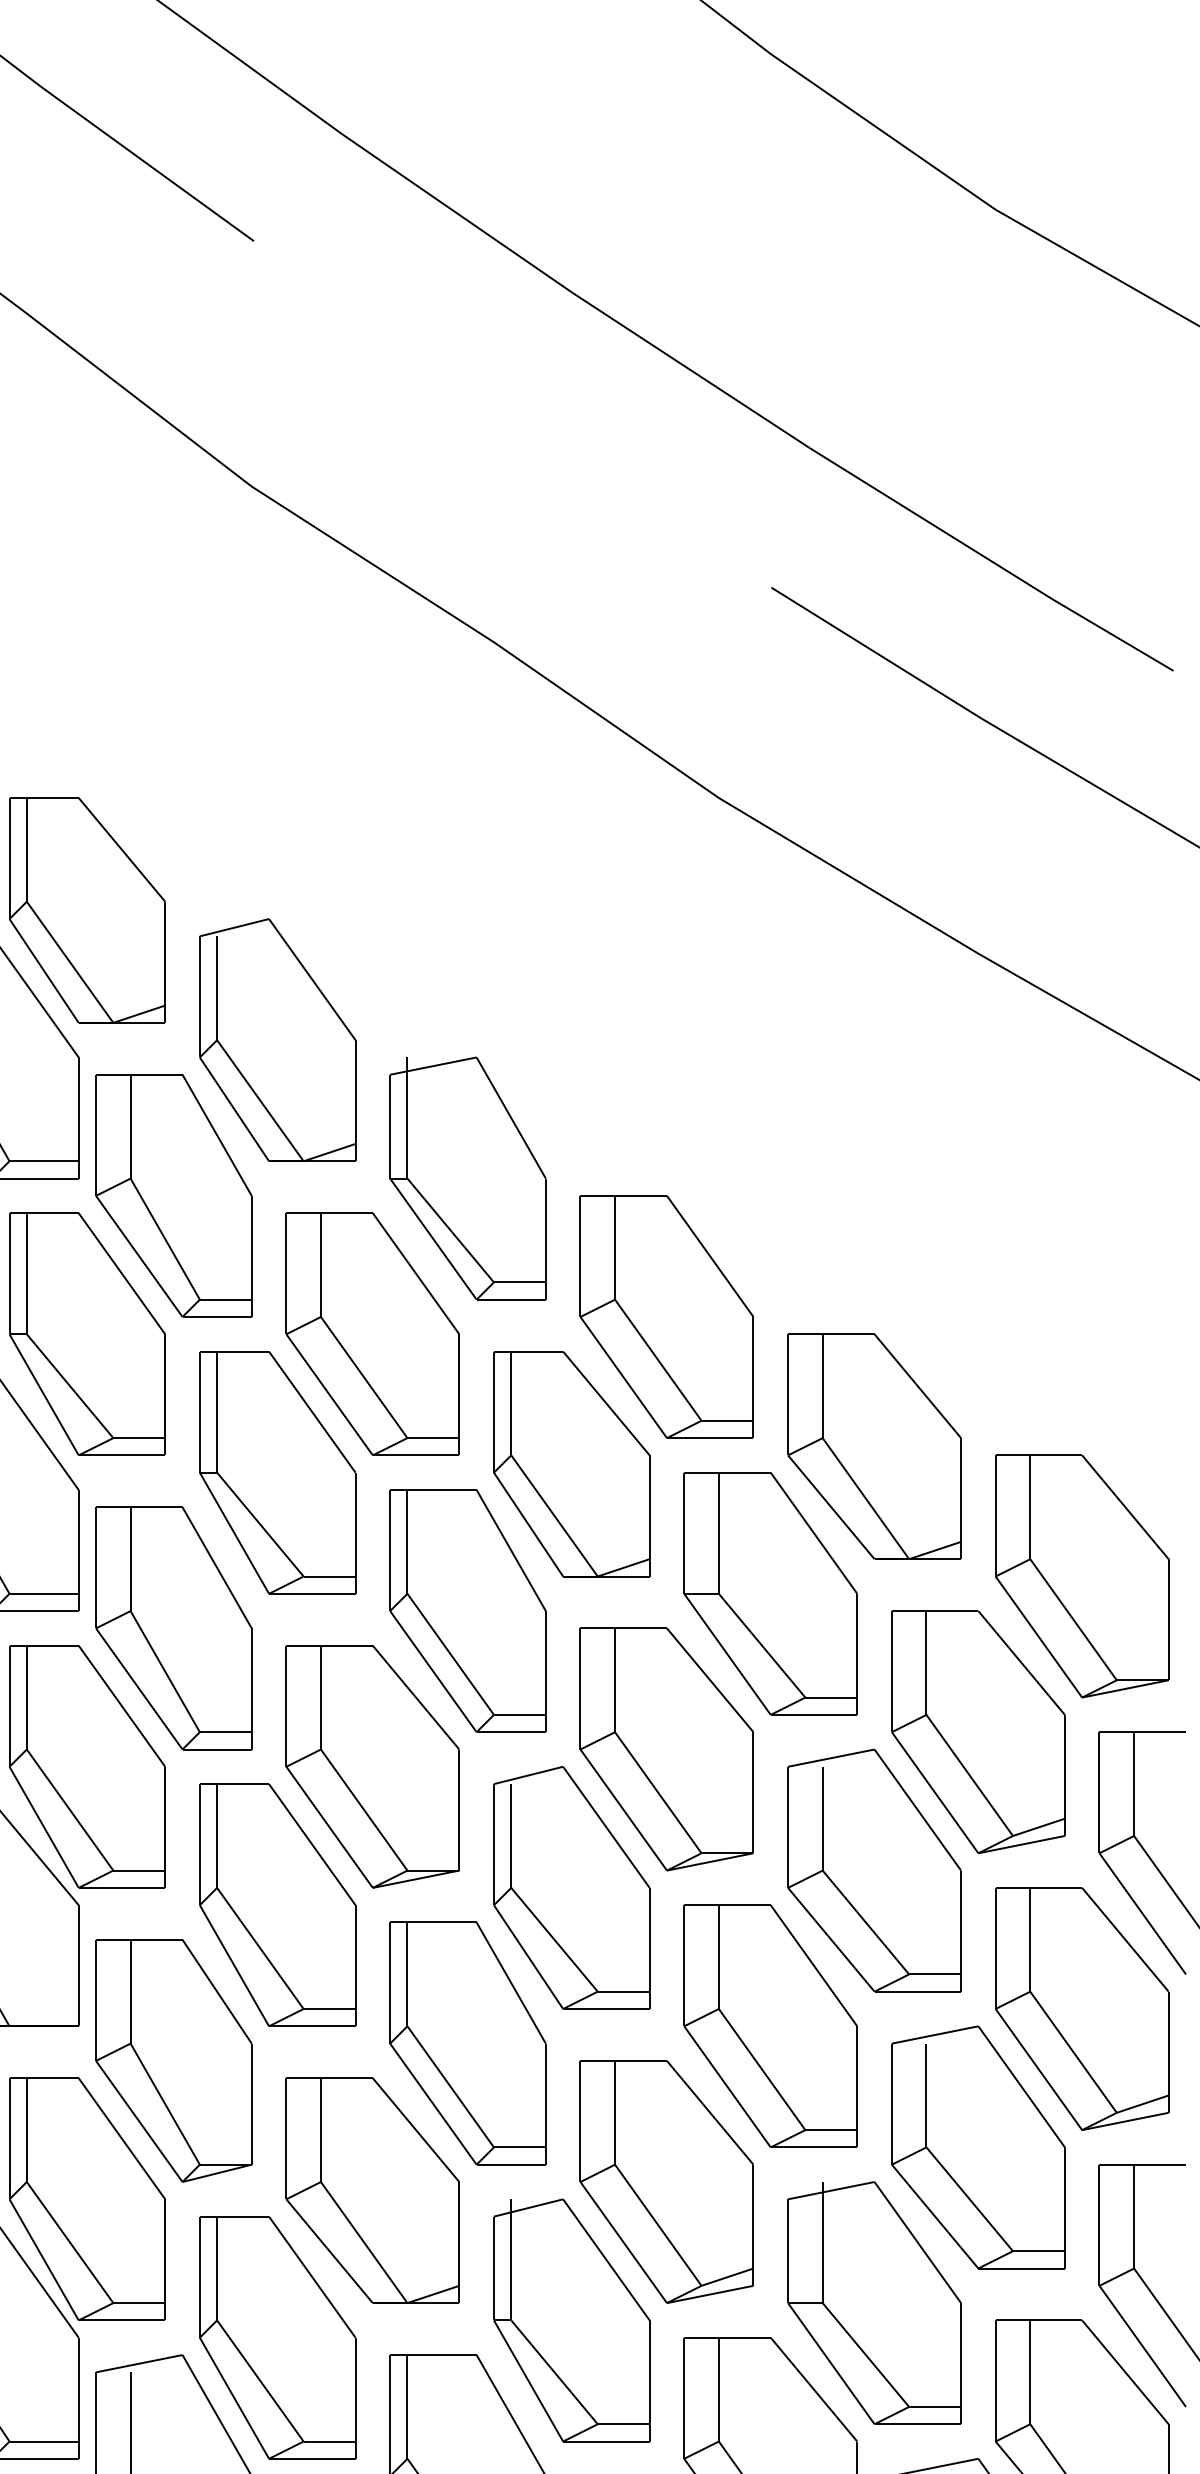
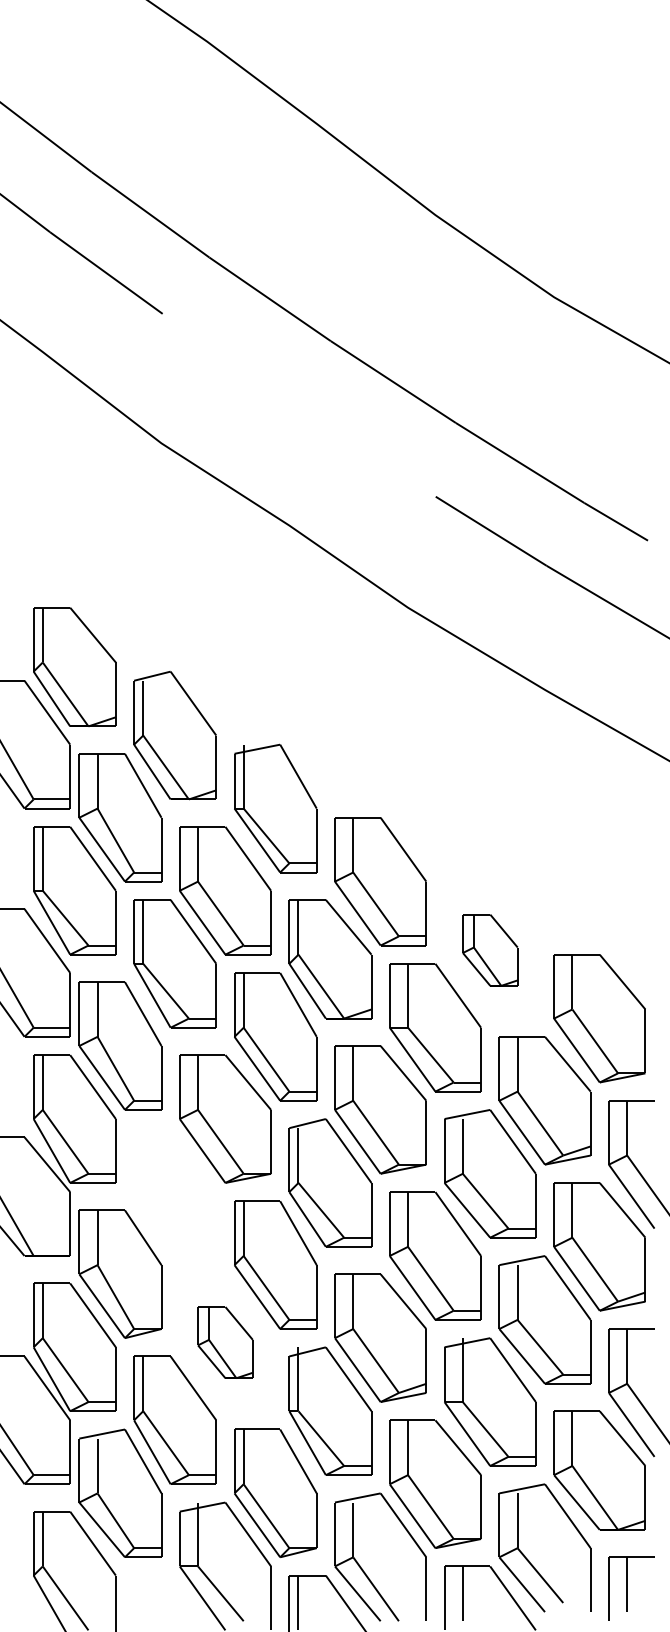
part: (875, 1447) -> (490, 950), size x0.6
part: (276, 1904) -> (174, 1191), removed
part: (372, 2190) -> (225, 1342), size x0.6

